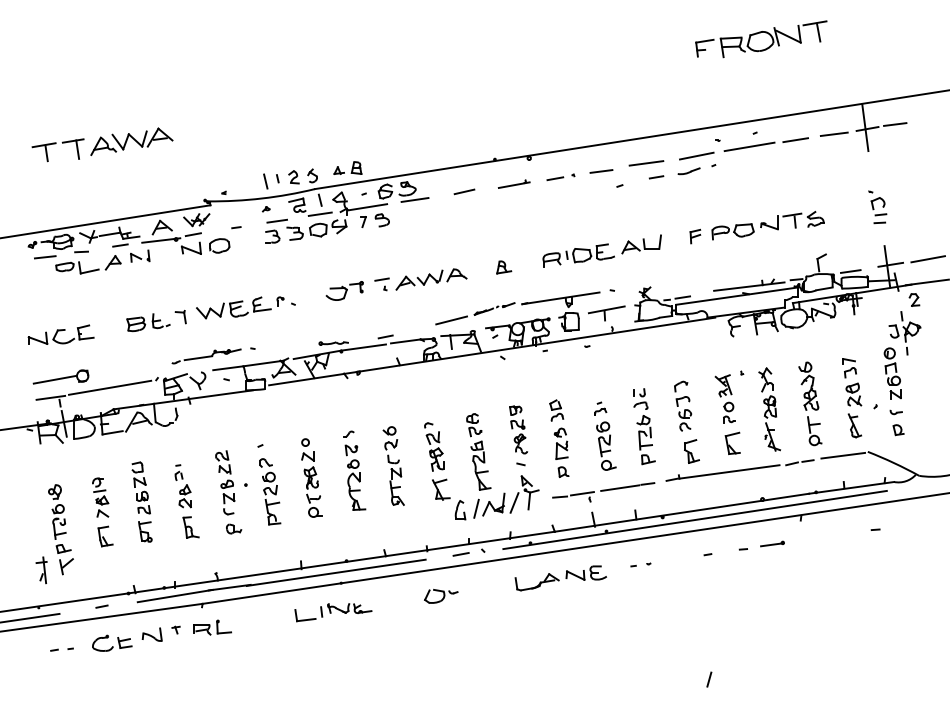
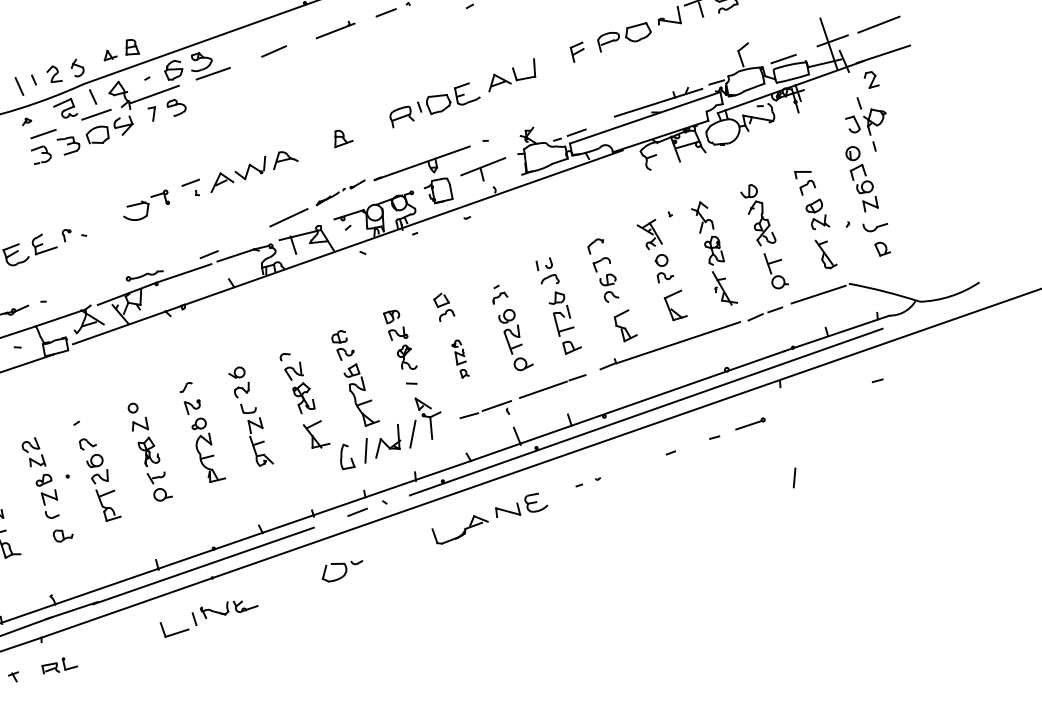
part: (895, 412) -> (874, 227), size x1.6
part: (561, 452) -> (460, 358), size x0.6
part: (212, 627) -> (59, 665), size x0.7
line: (709, 679) -> (794, 477), moved

